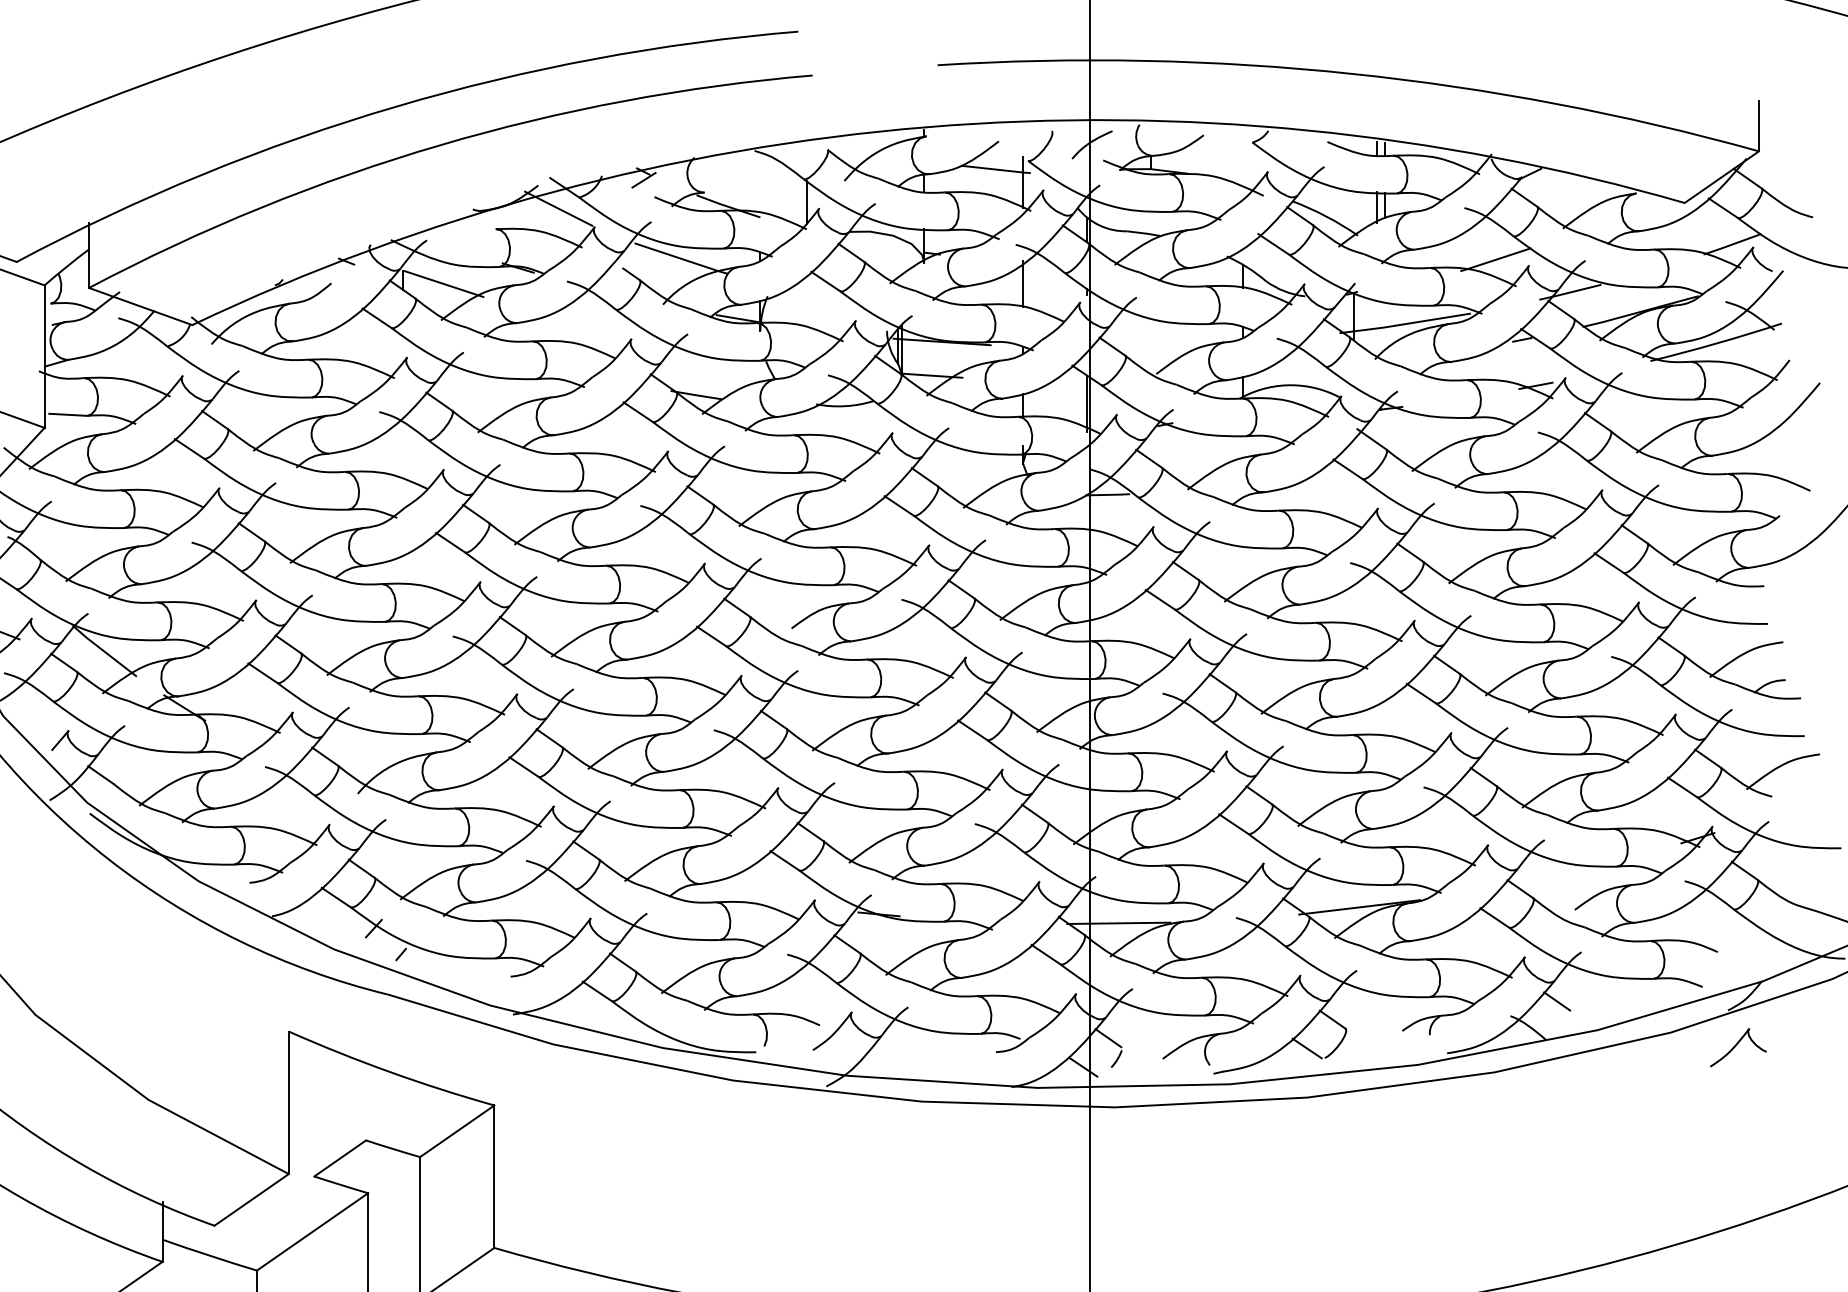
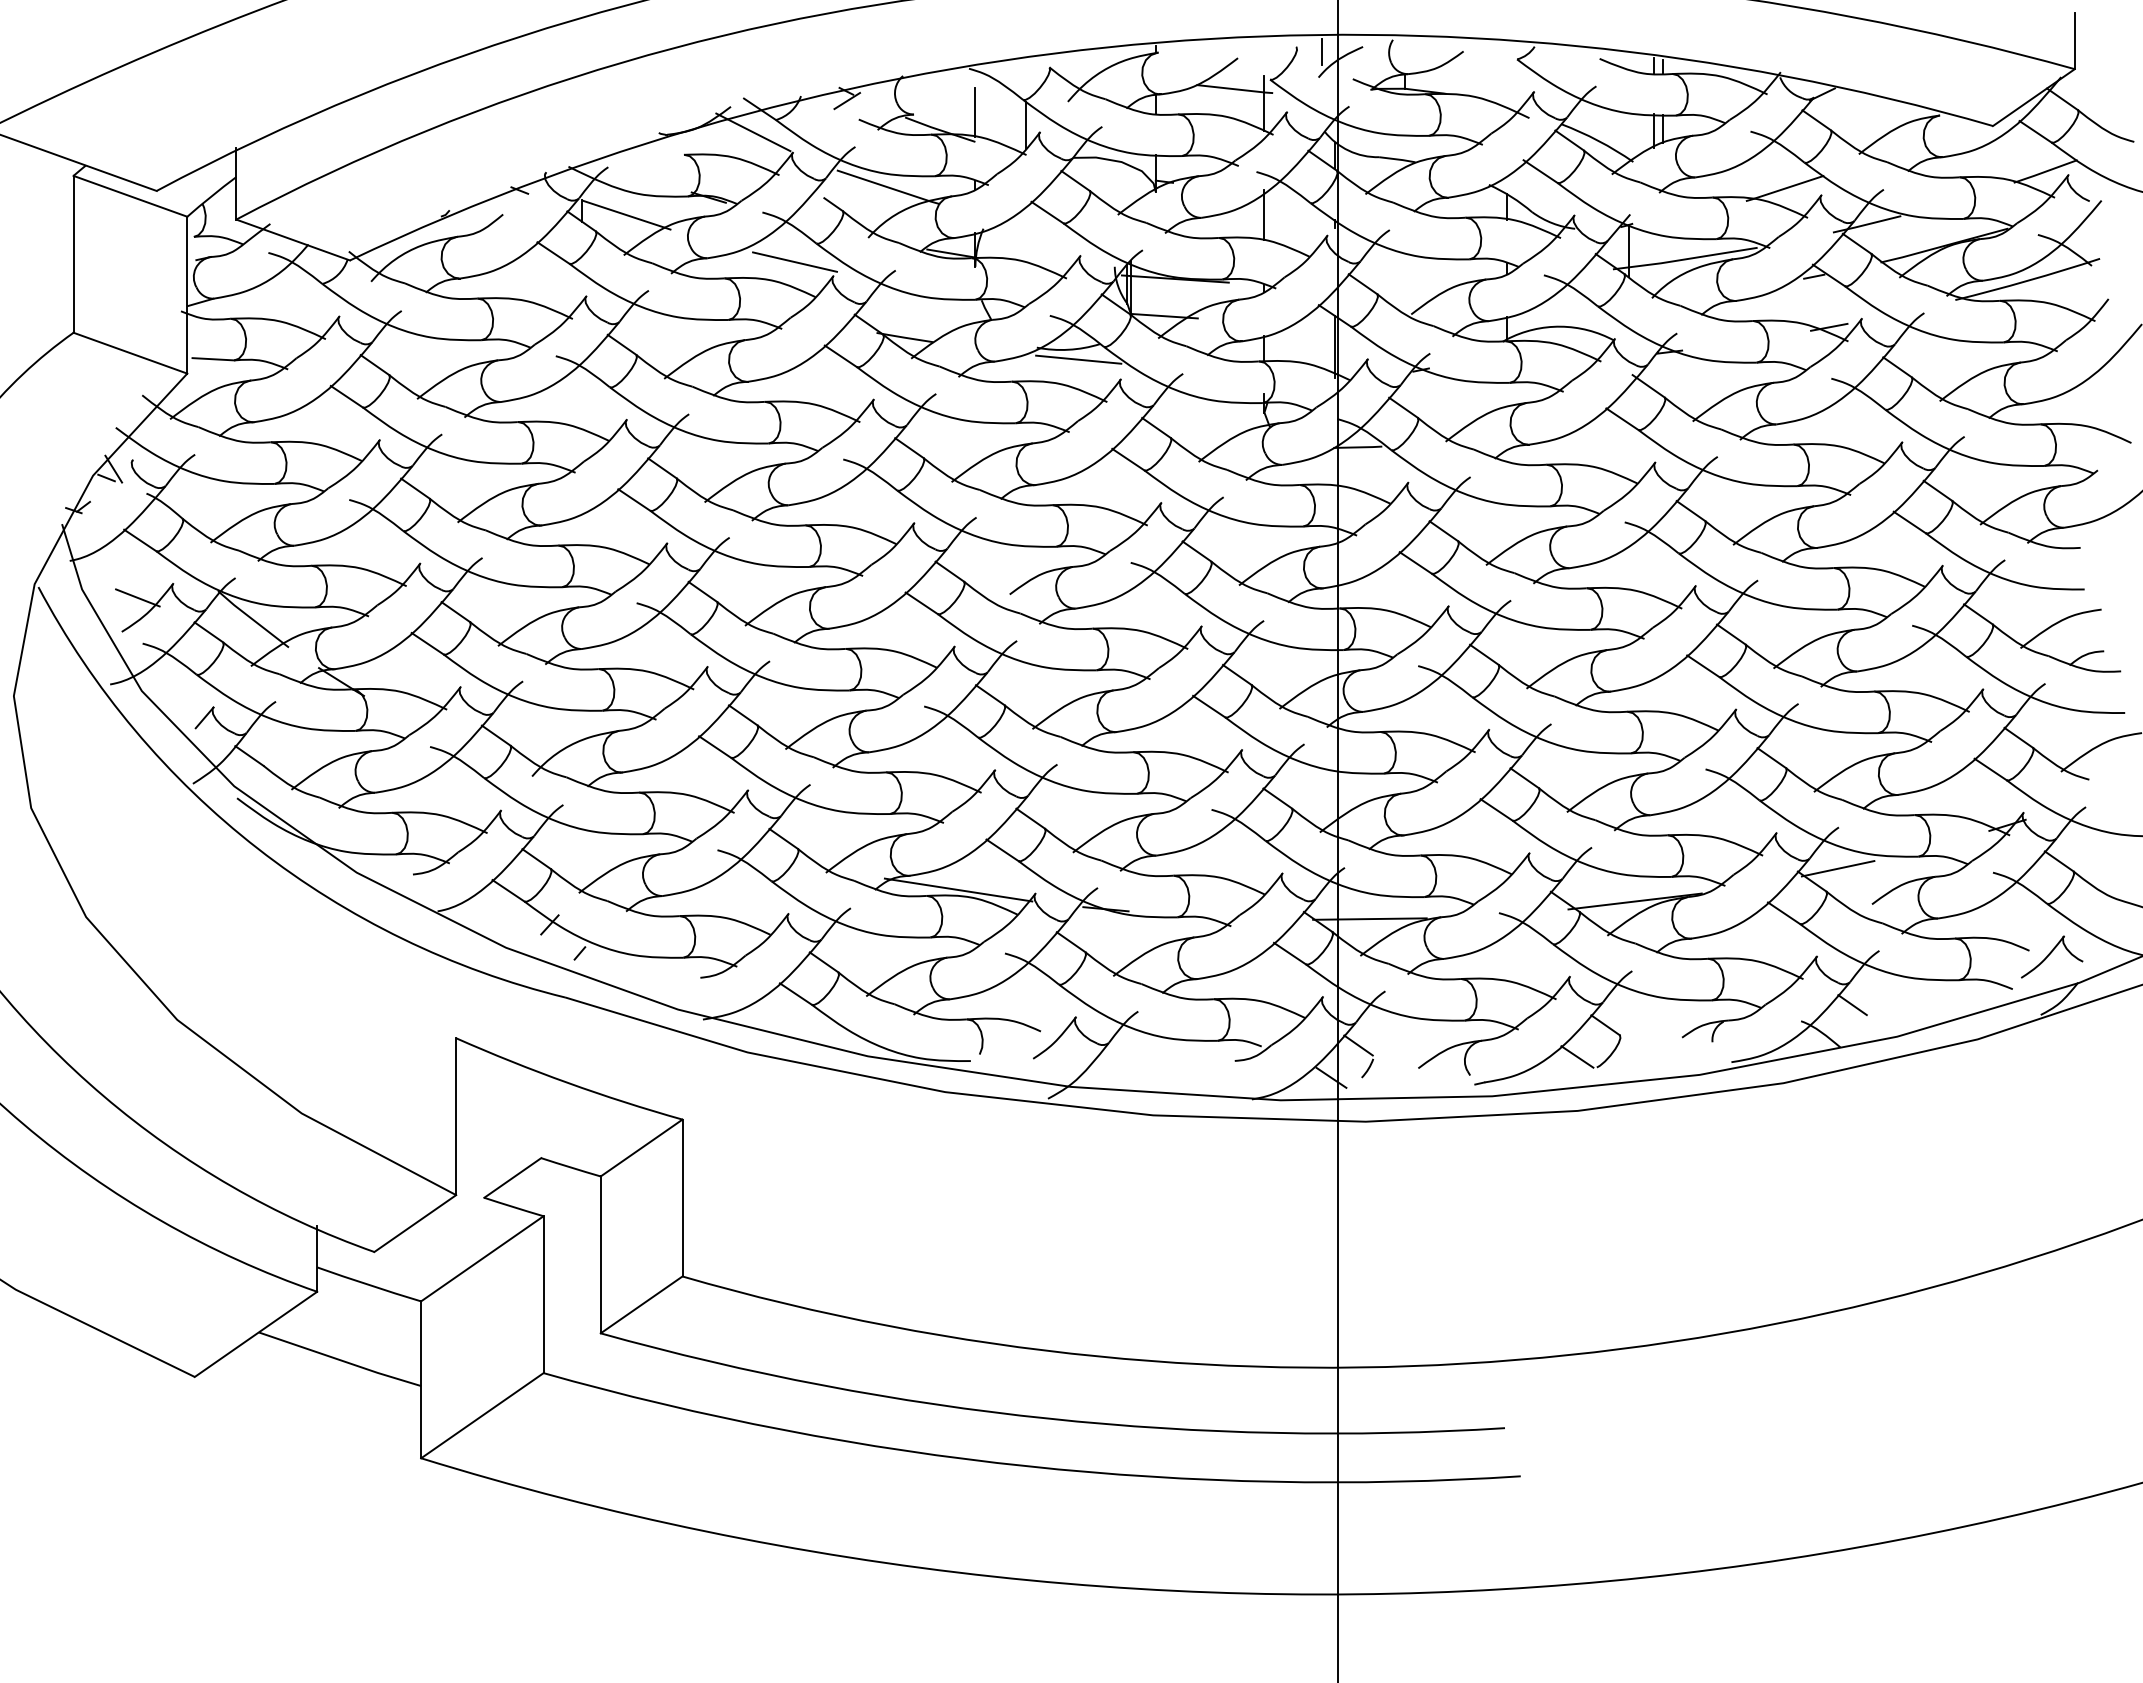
line: (1075, 135) -> (1322, 51), added
line: (760, 190) -> (975, 112), added
line: (596, 326) -> (794, 261), added
line: (854, 415) -> (1078, 359), added
line: (1543, 877) -> (1837, 868), added
line: (745, 896) -> (958, 889), added
part: (1738, 1047) -> (2052, 956), moved

